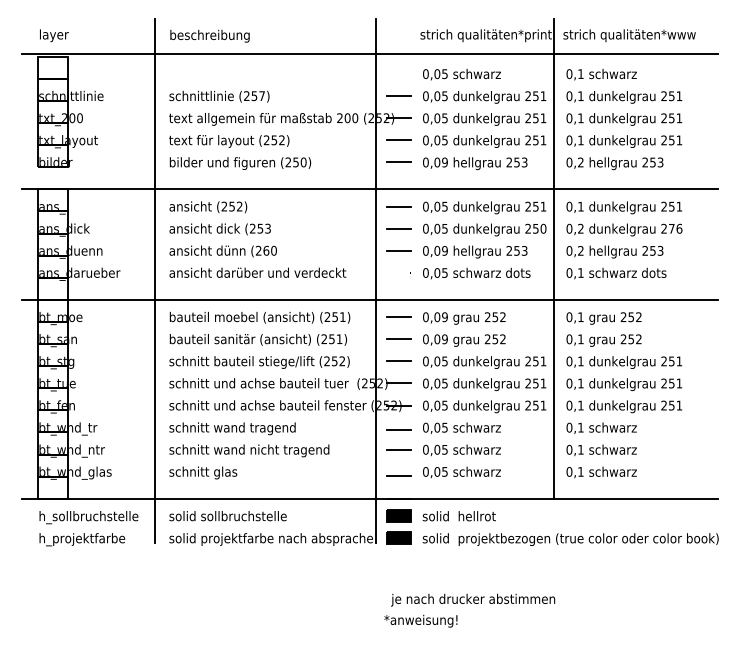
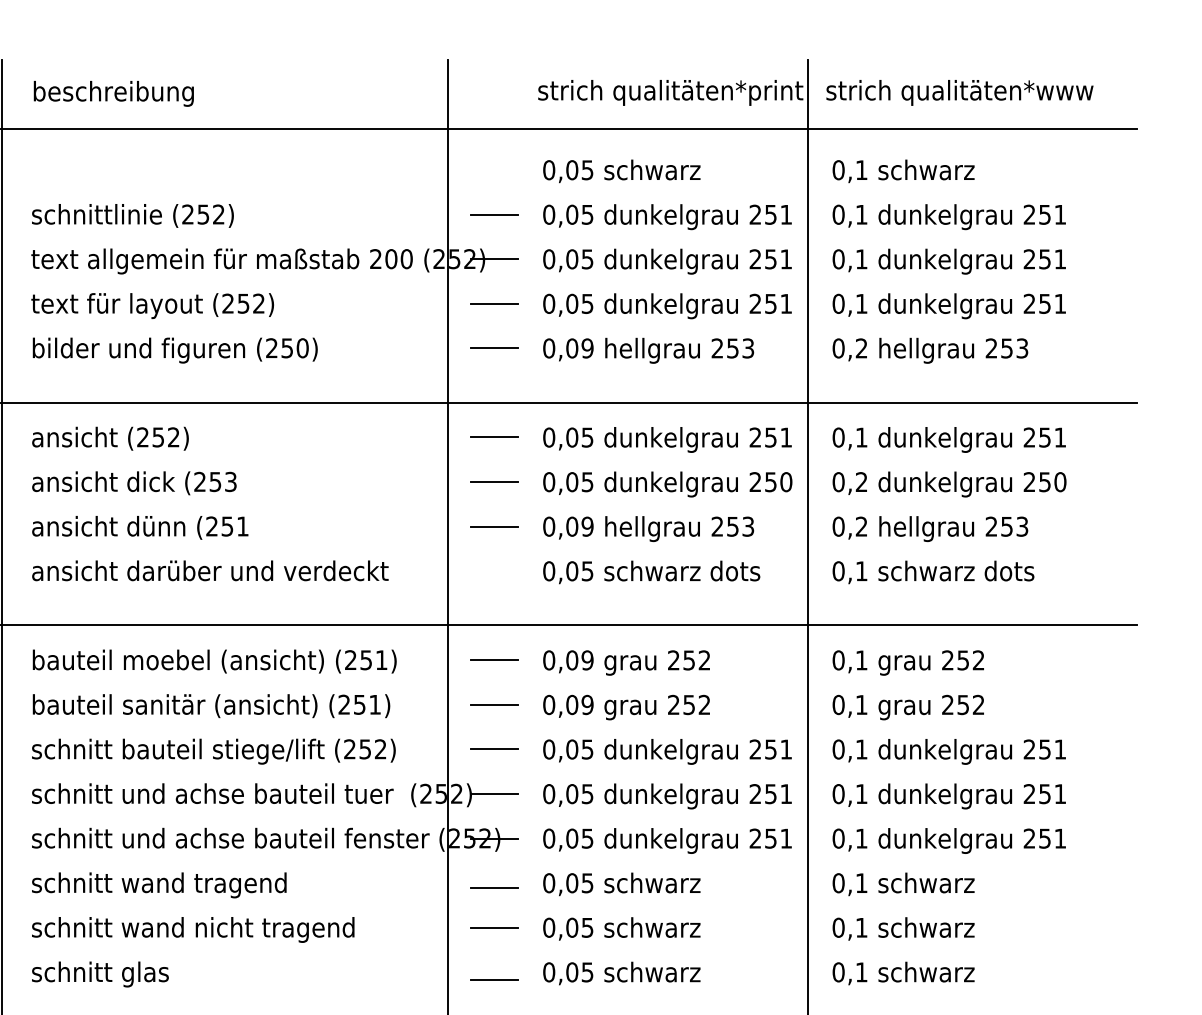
text: (261, 95) -> (217, 213), (257) -> (252)
text: (675, 228) -> (1052, 481), 276 -> 250
text: (269, 250) -> (233, 525), (260 -> (251

